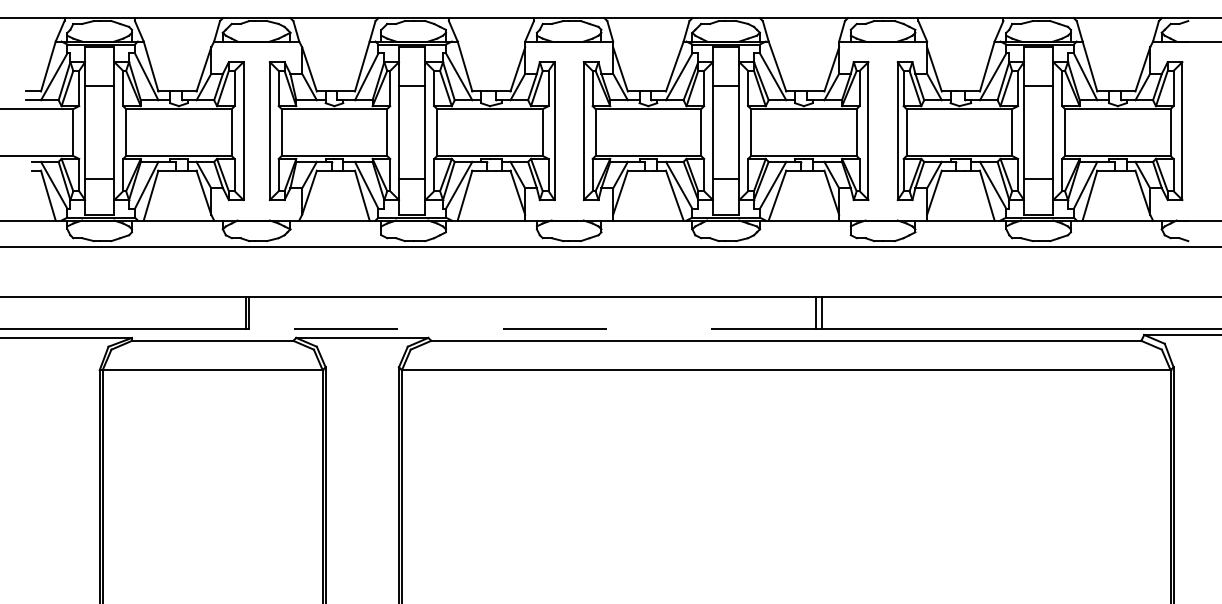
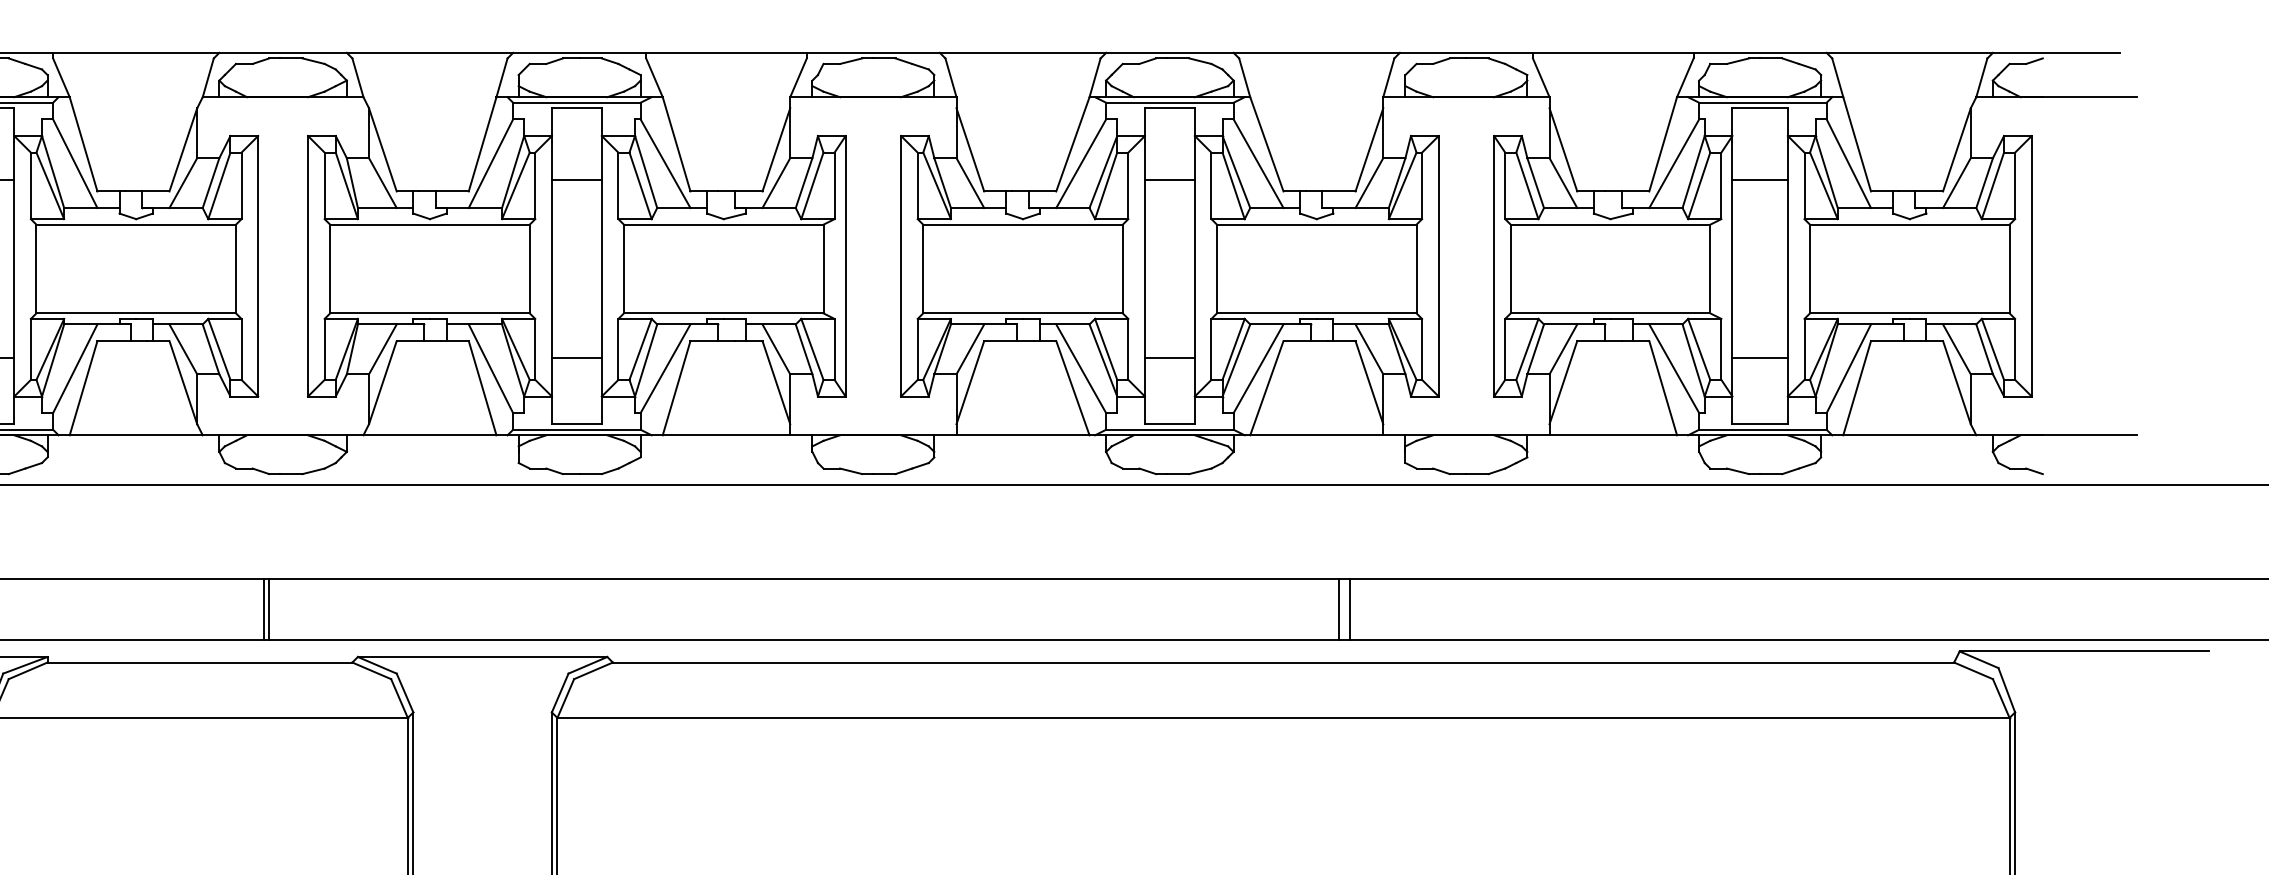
line: (532, 329) -> (804, 641), dashed -> solid

